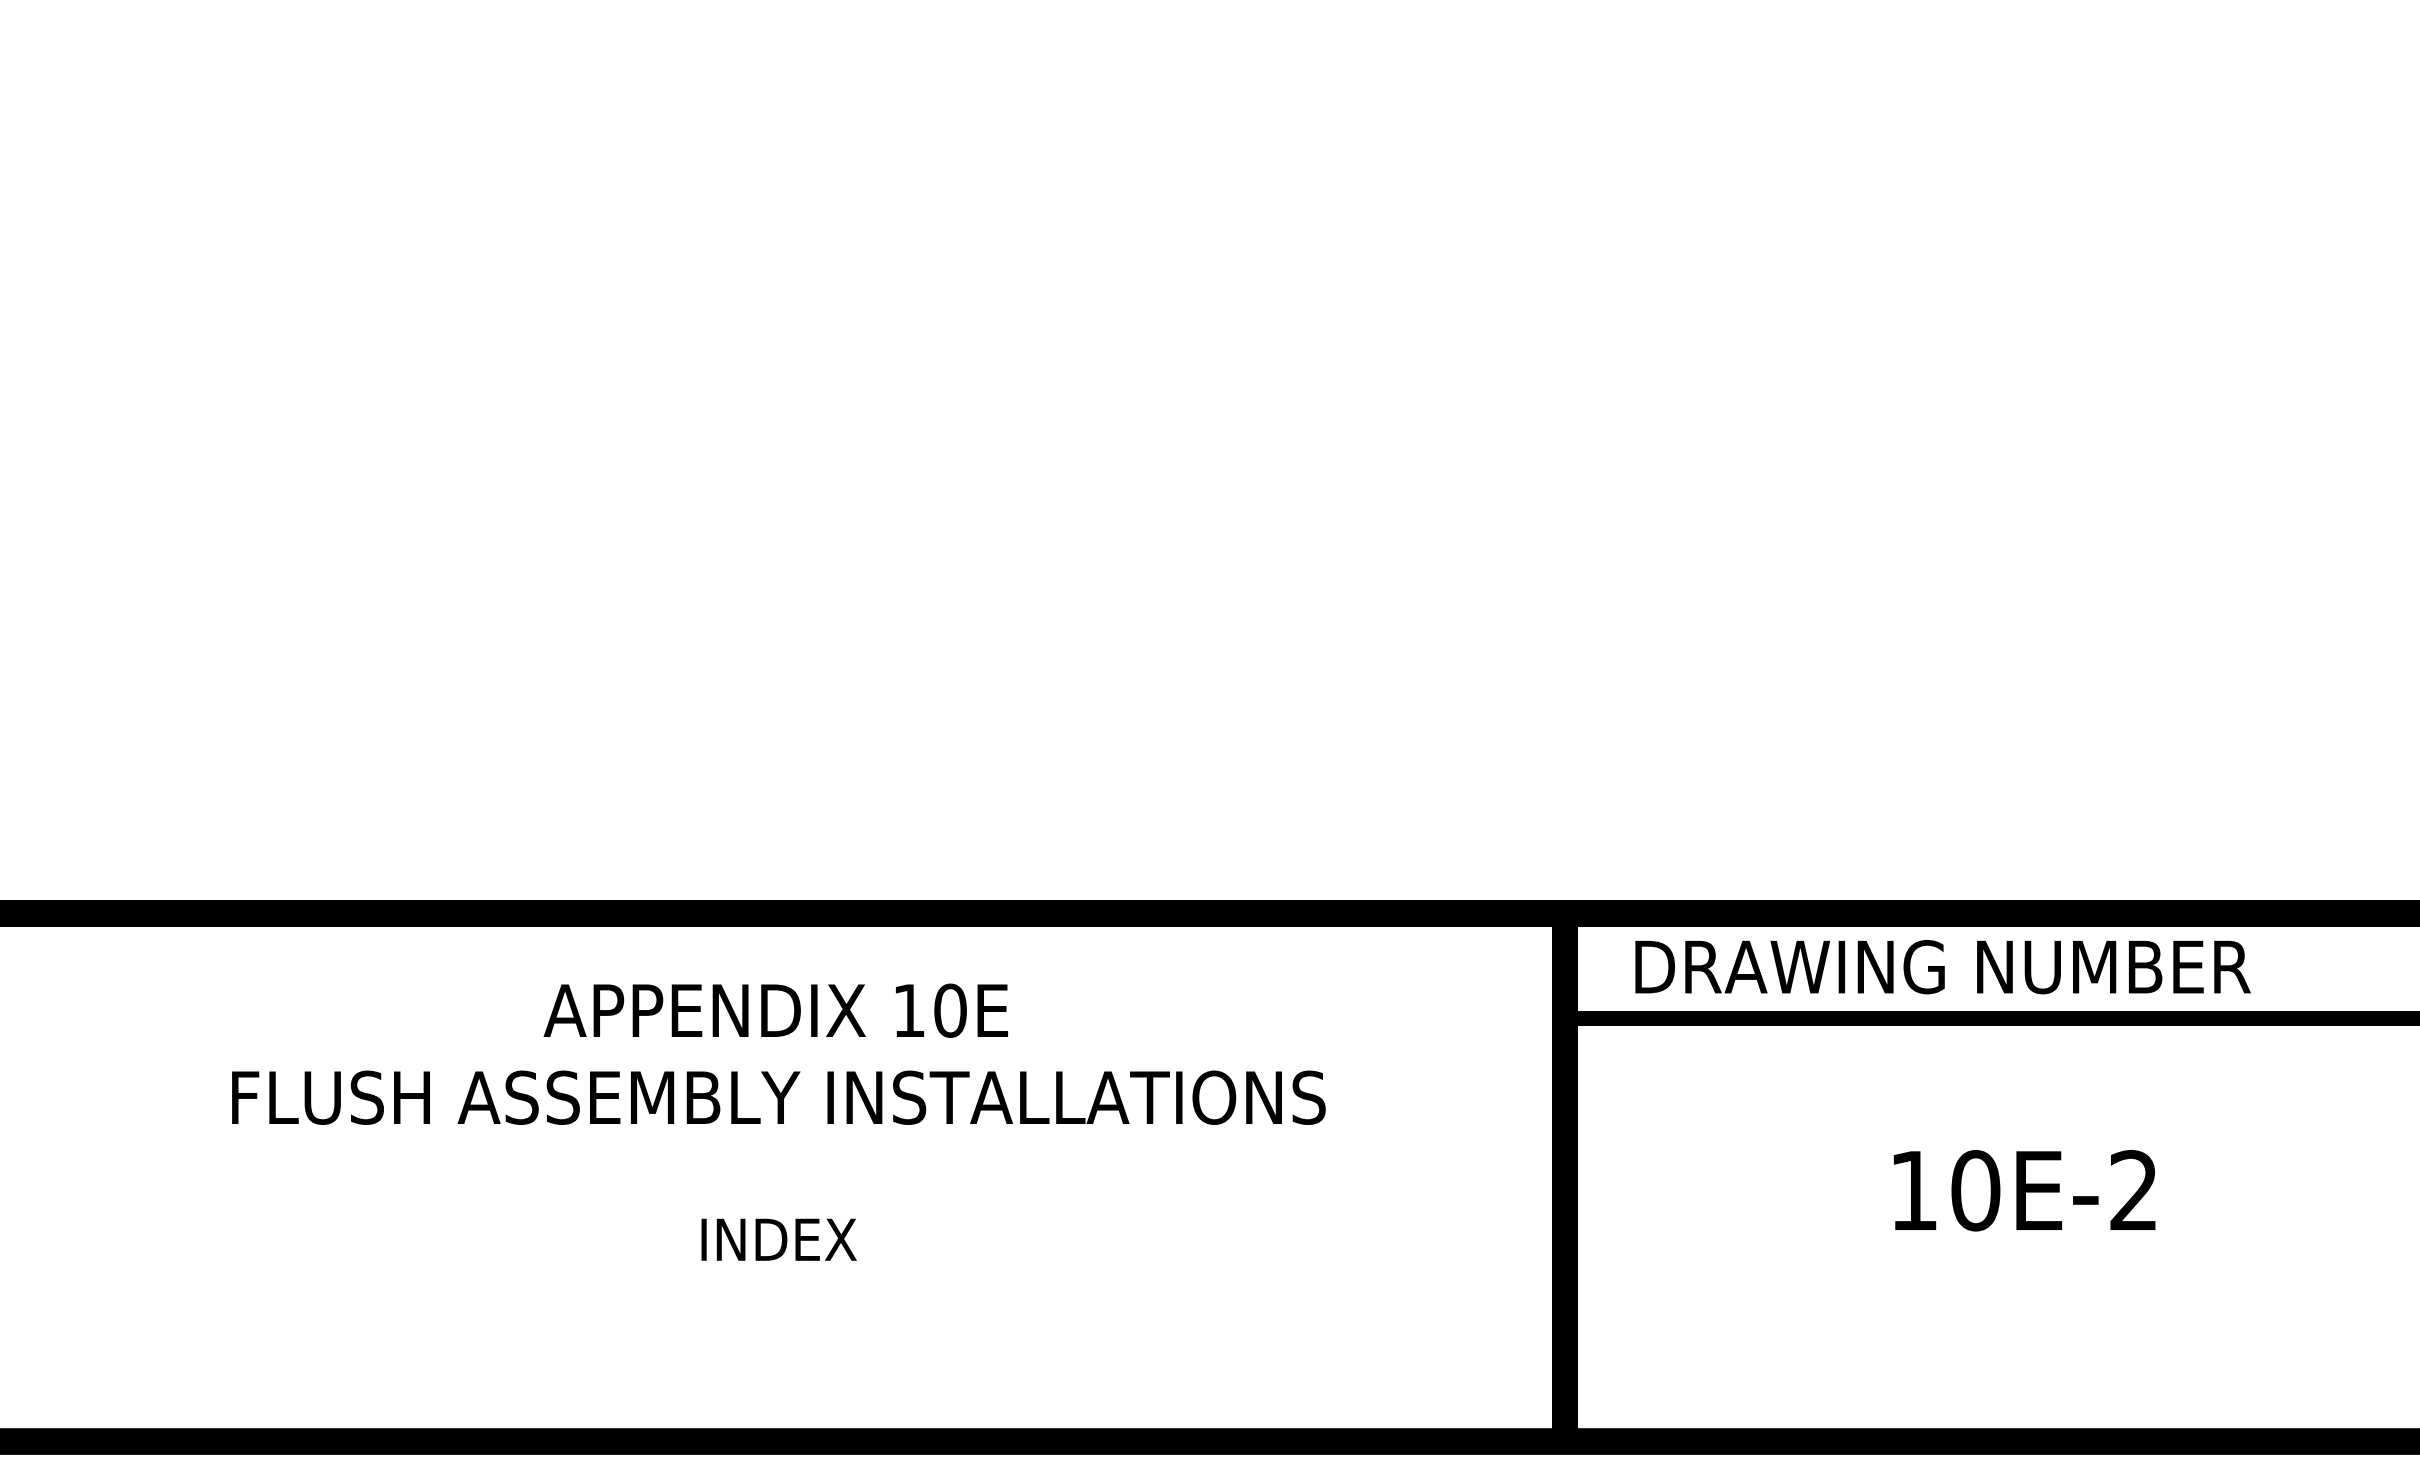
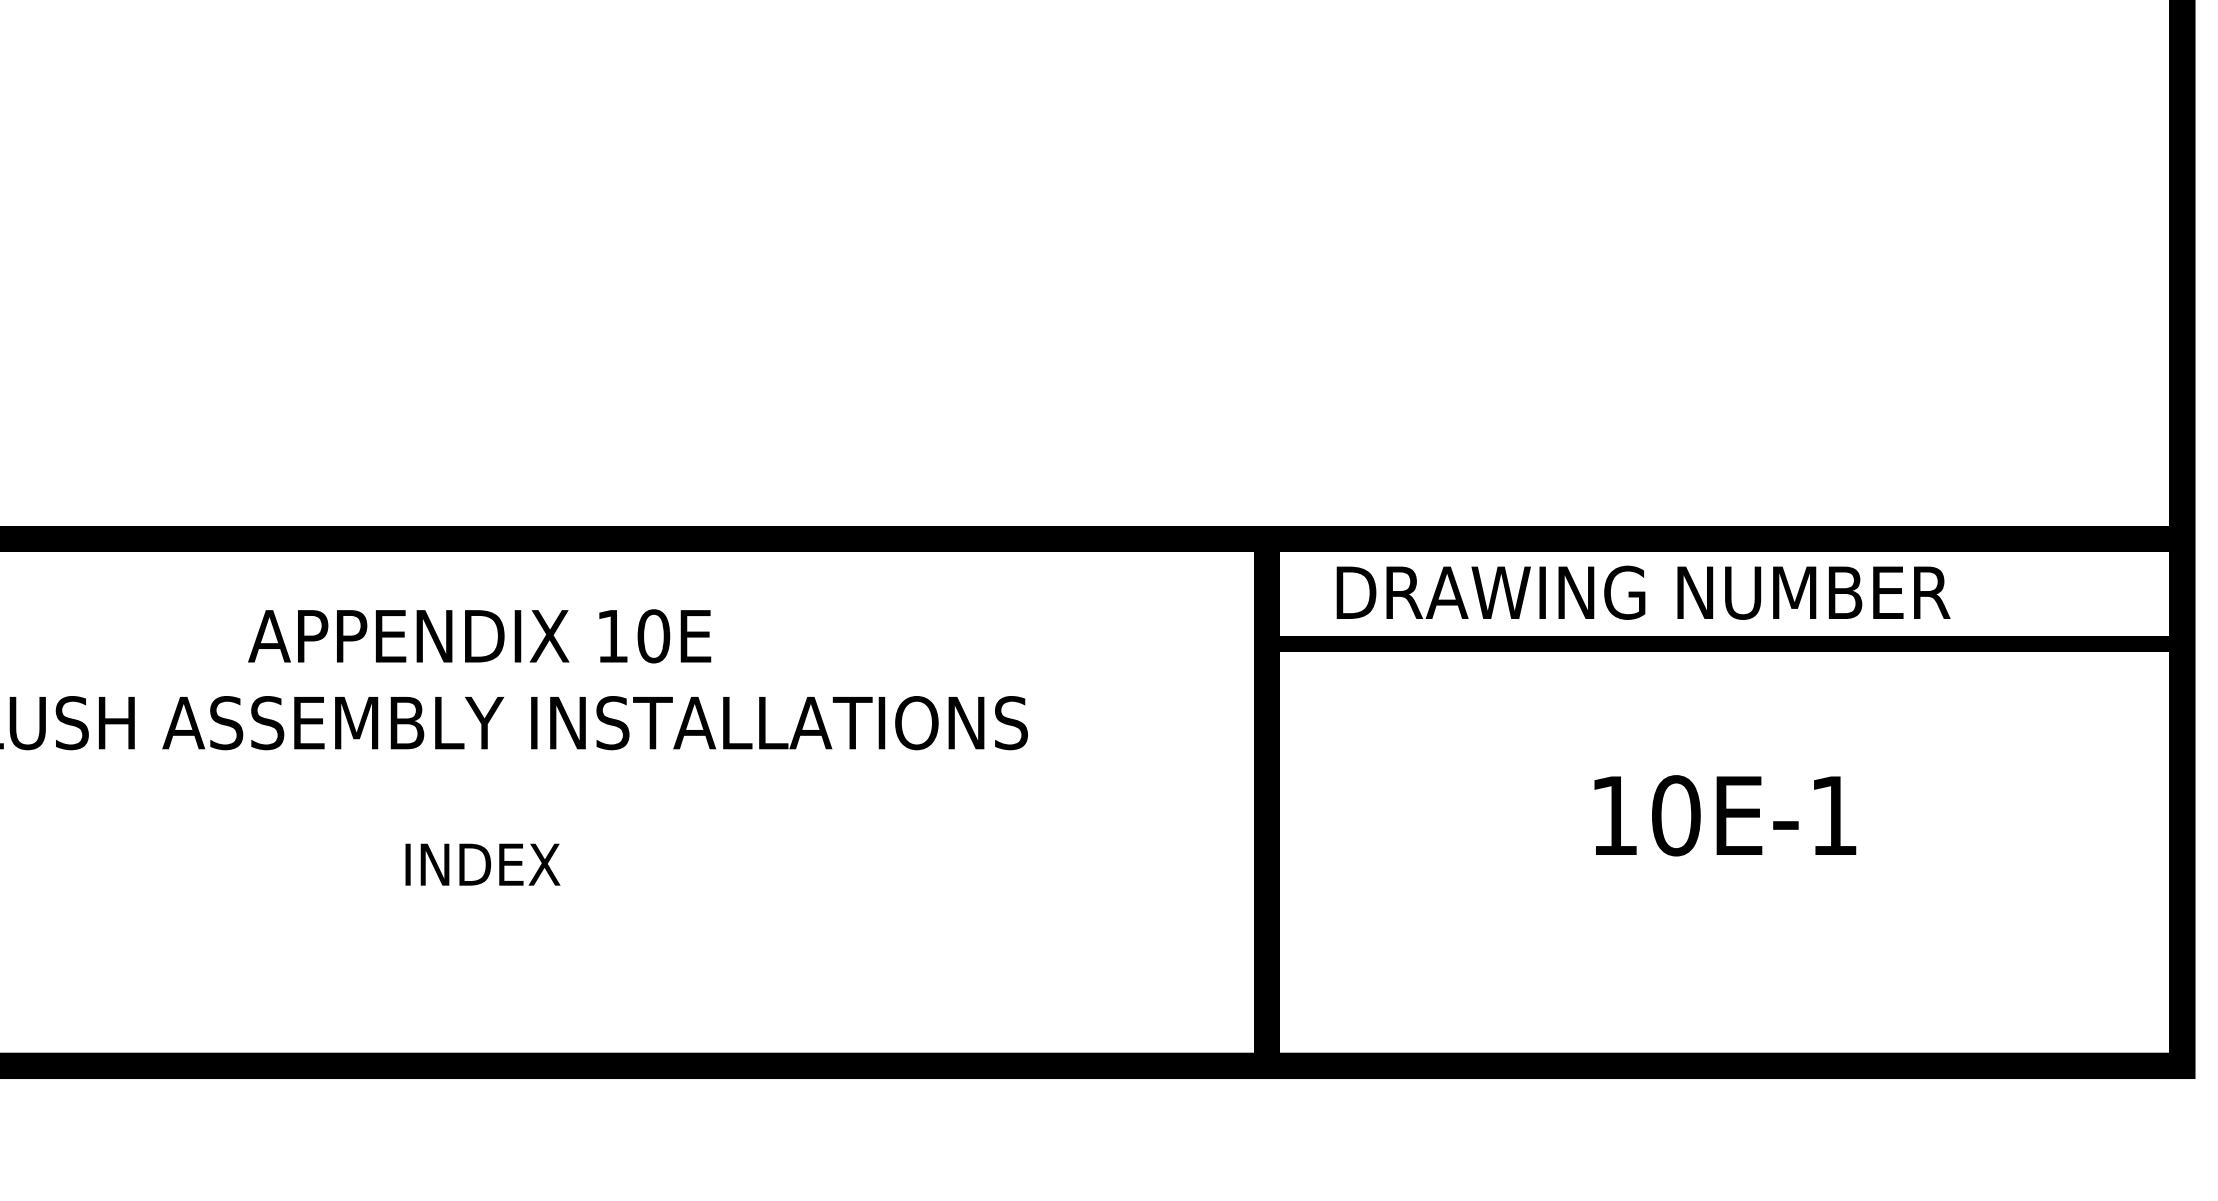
text: (2133, 1189) -> (1833, 814), 10E-2 -> 10E-1

